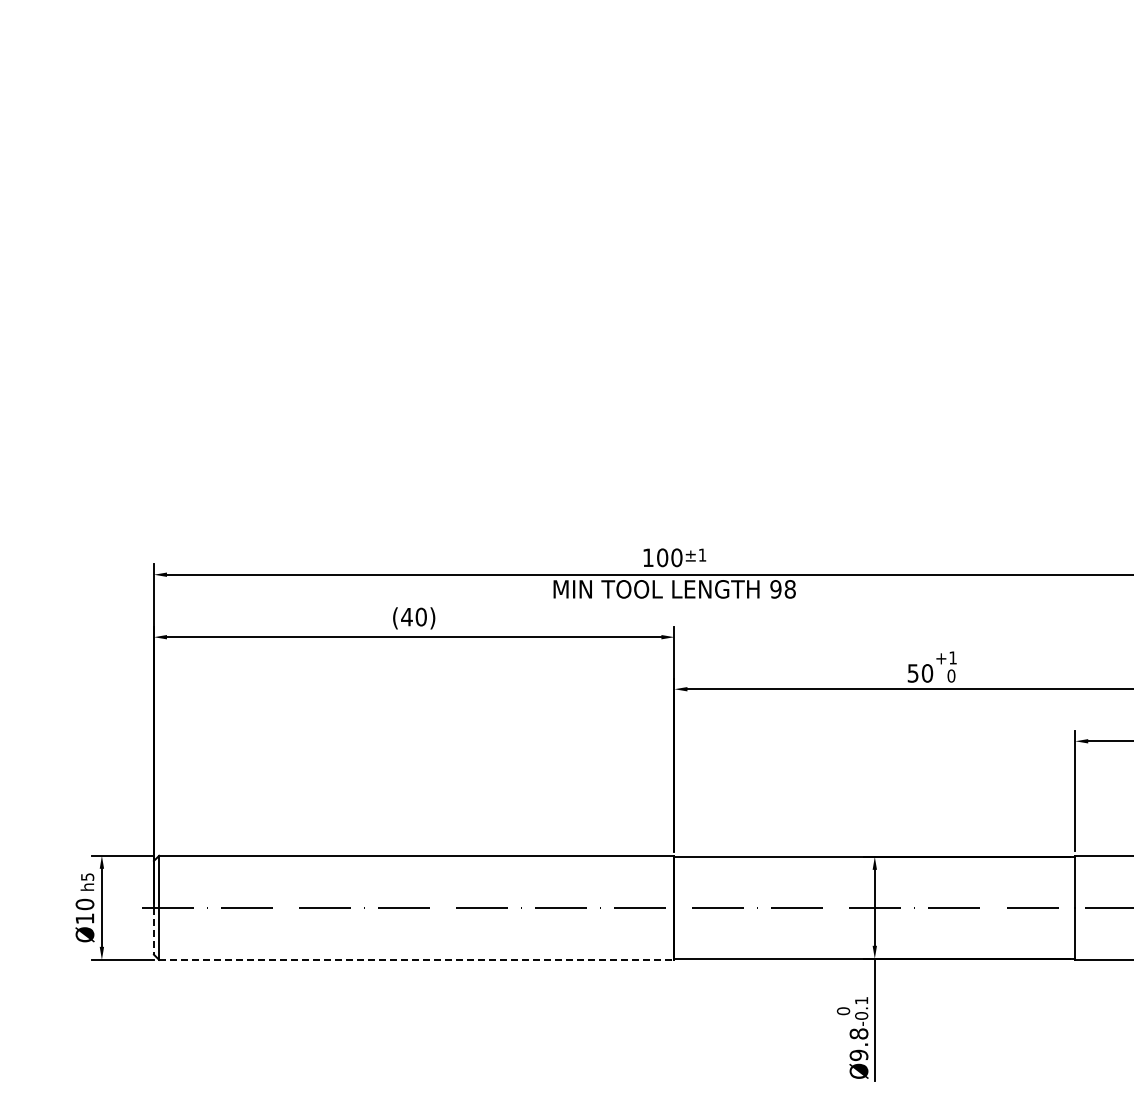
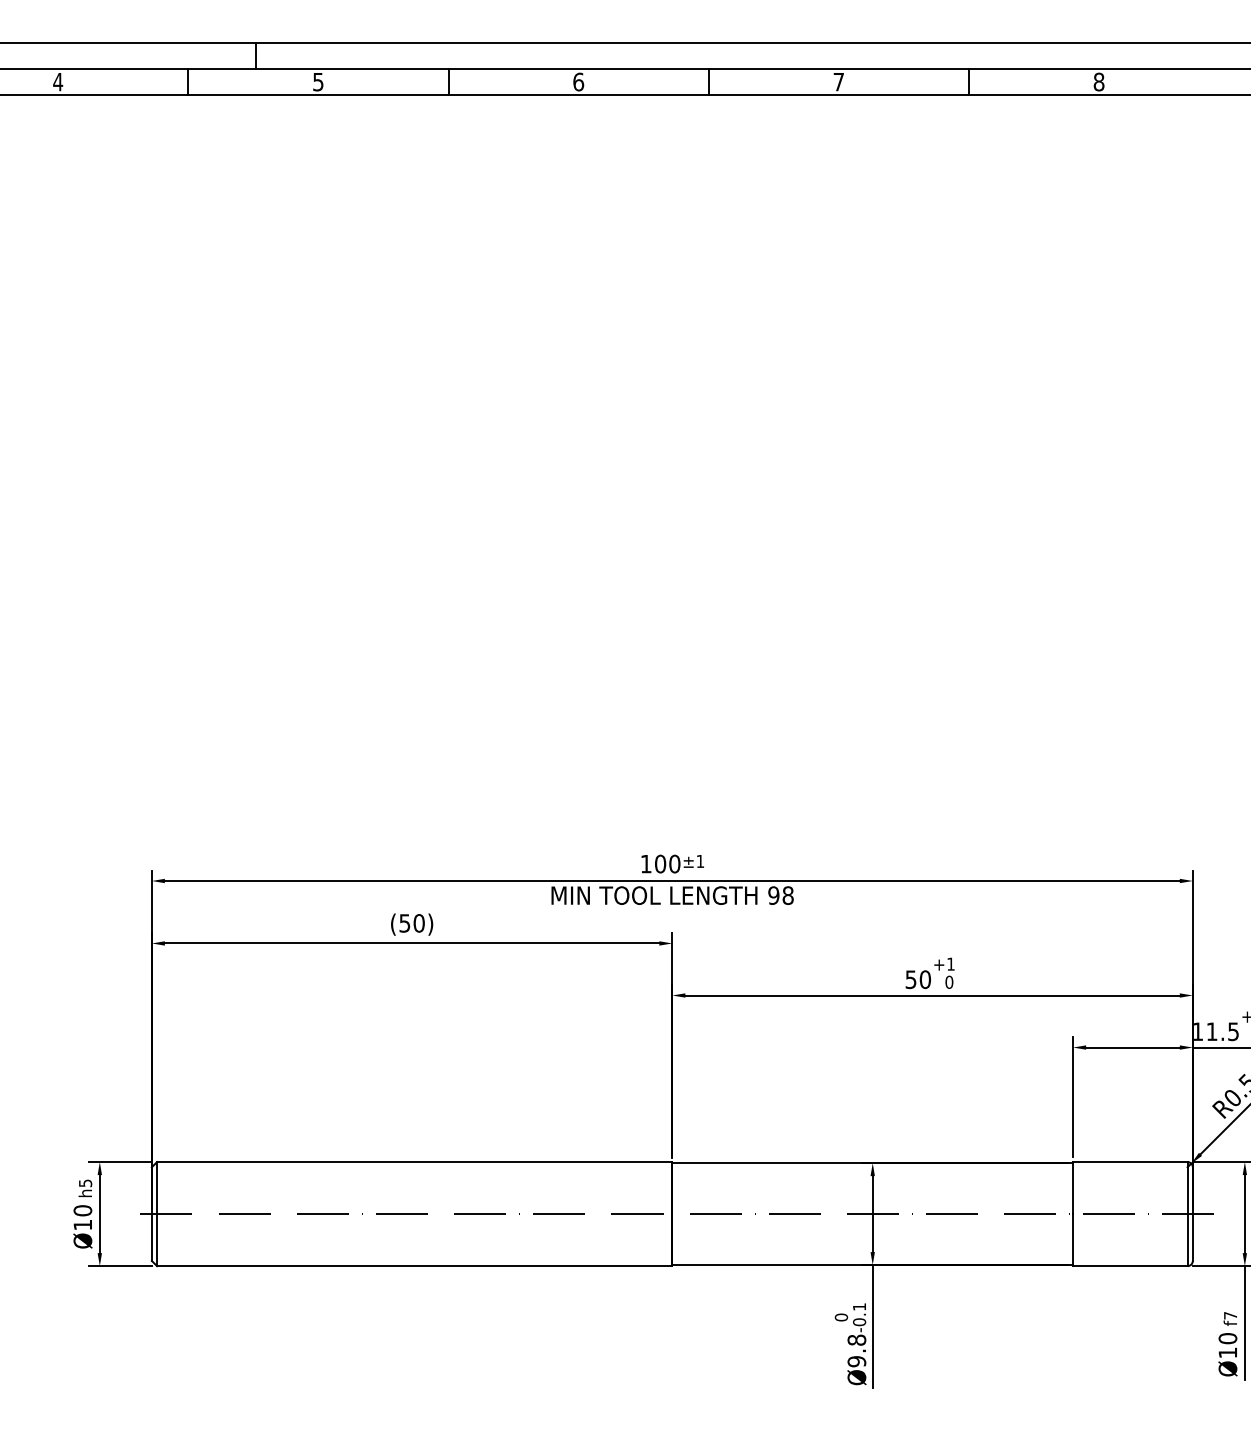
text: (406, 617) -> (404, 923), (40) -> (50)
line: (153, 932) -> (151, 1238), dashed -> solid
line: (416, 960) -> (414, 1266), dashed -> solid

